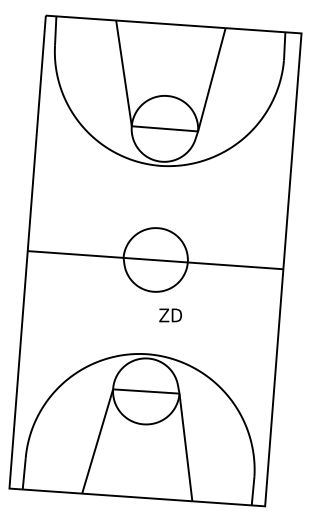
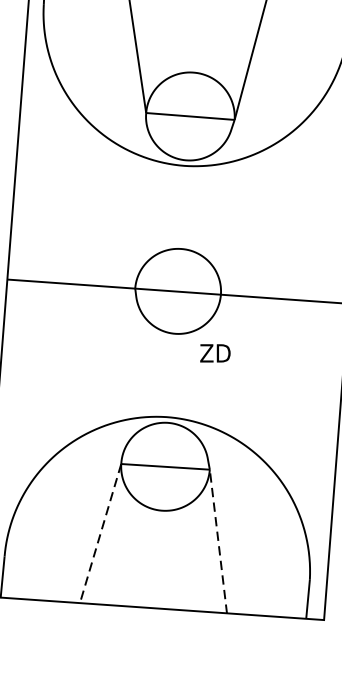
text: (170, 315) -> (215, 353), moved
line: (97, 441) -> (100, 533), solid -> dashed
line: (185, 447) -> (217, 541), solid -> dashed

